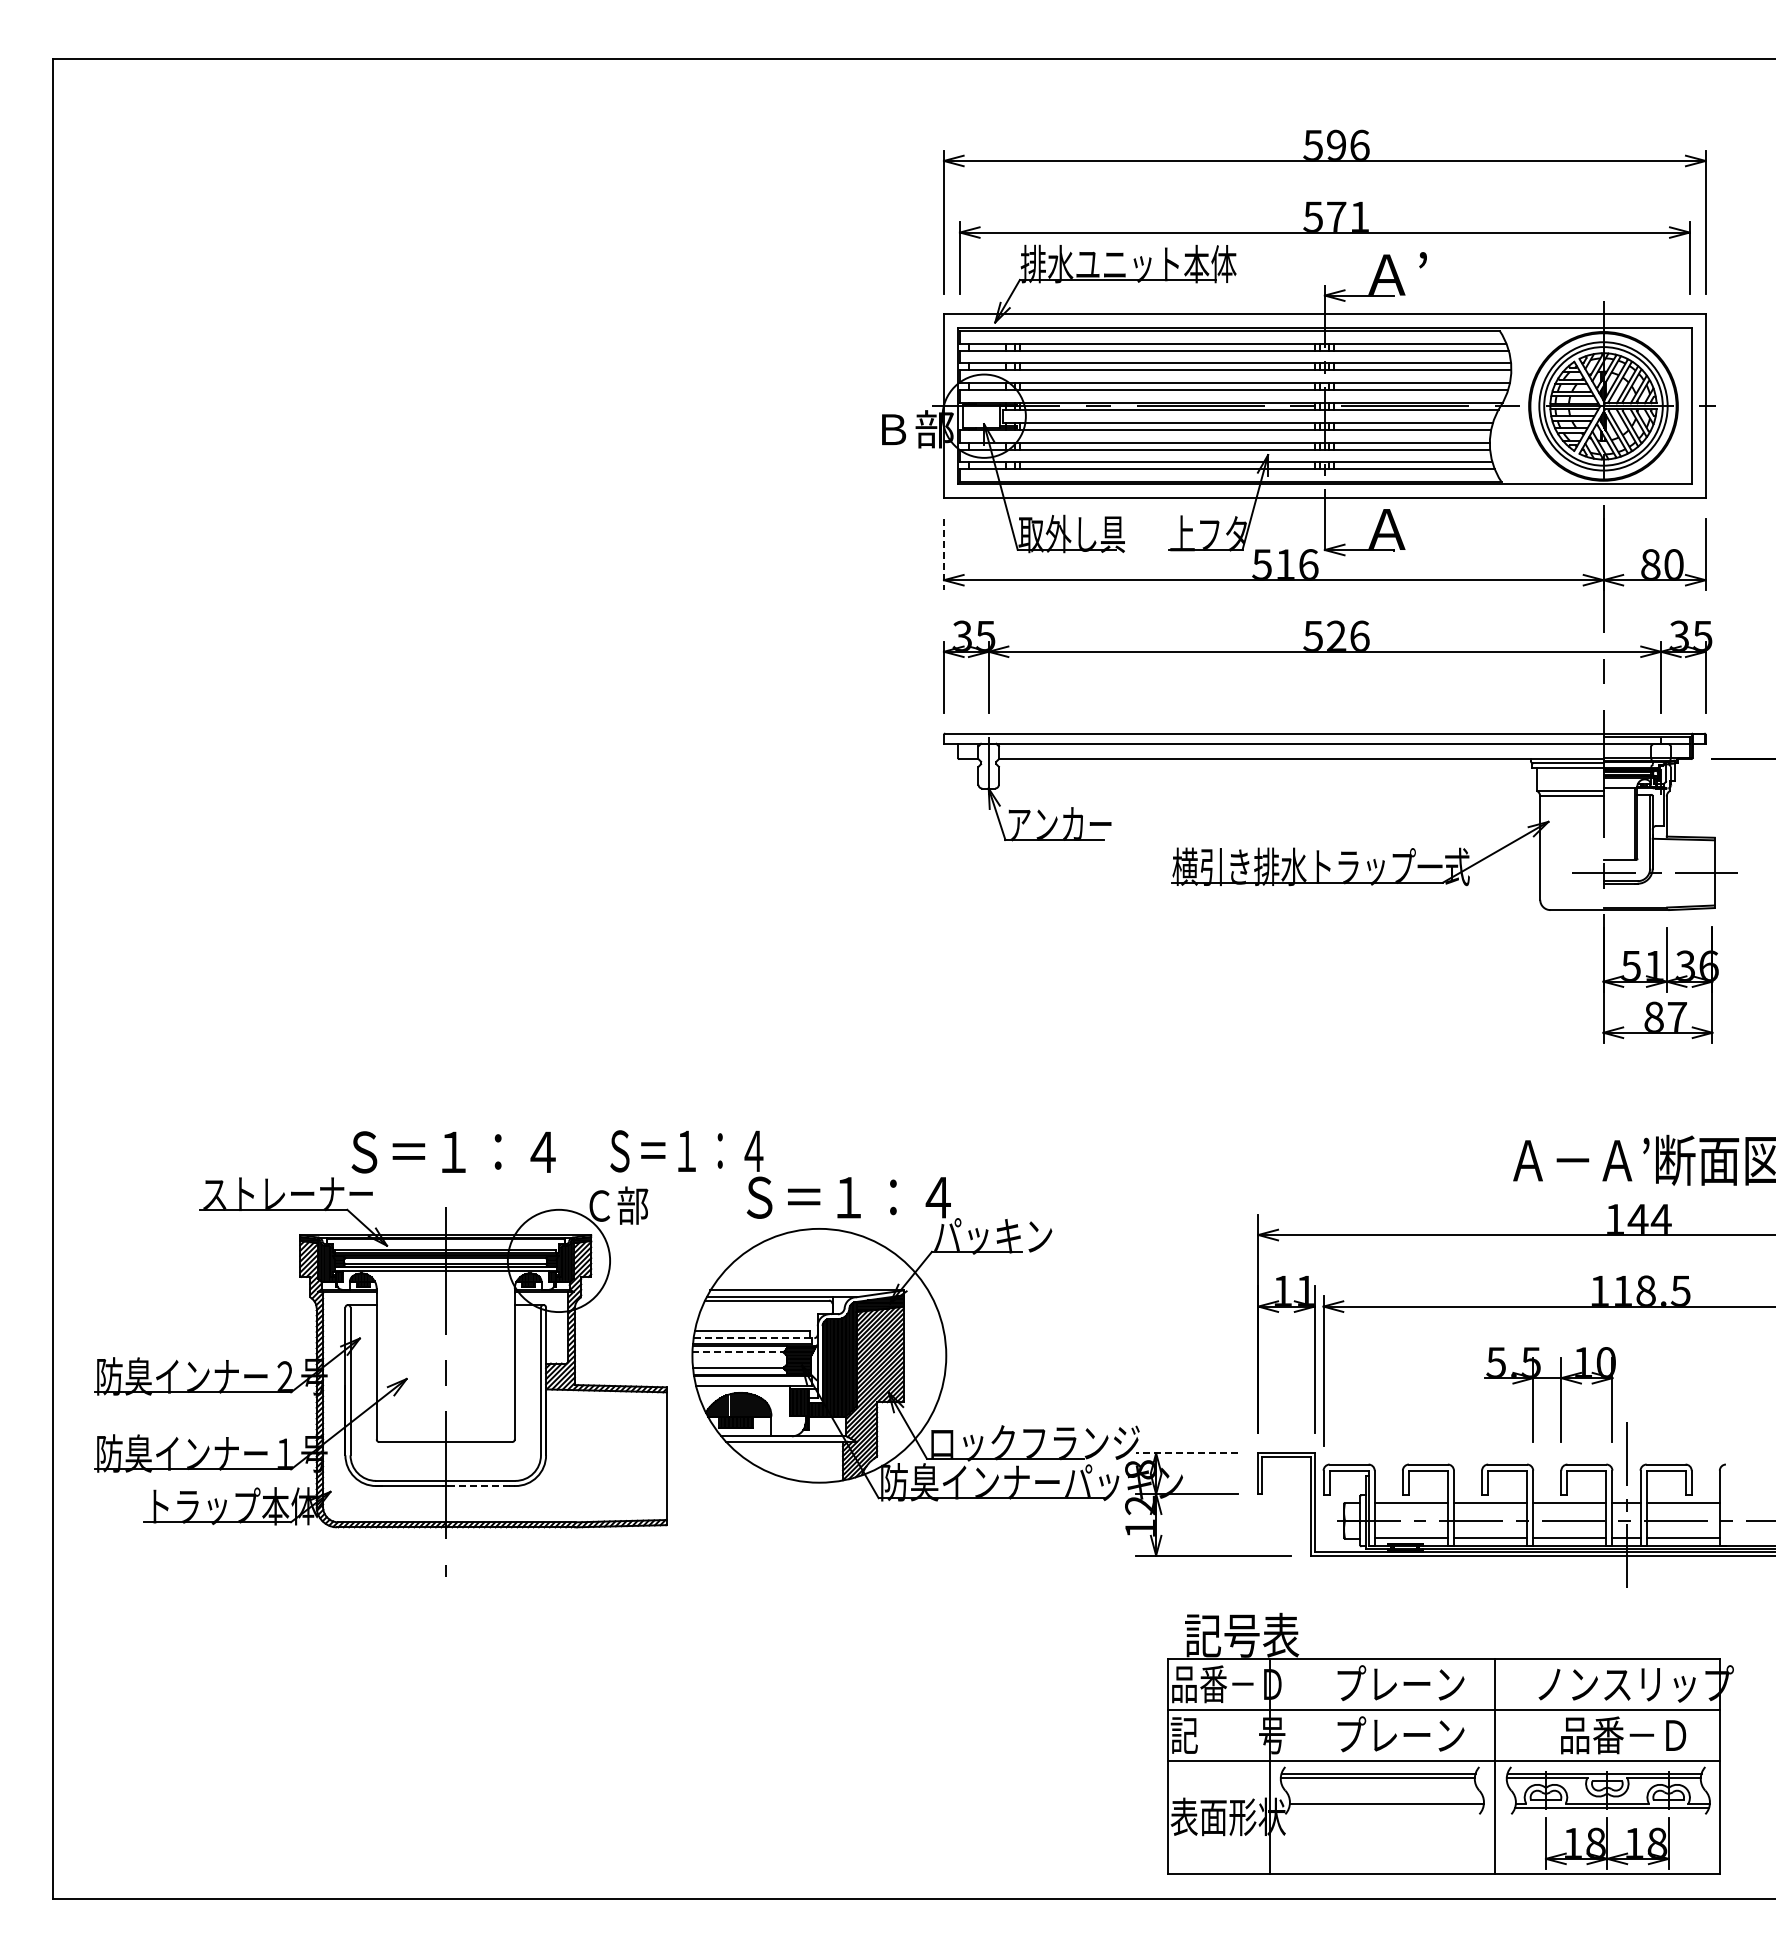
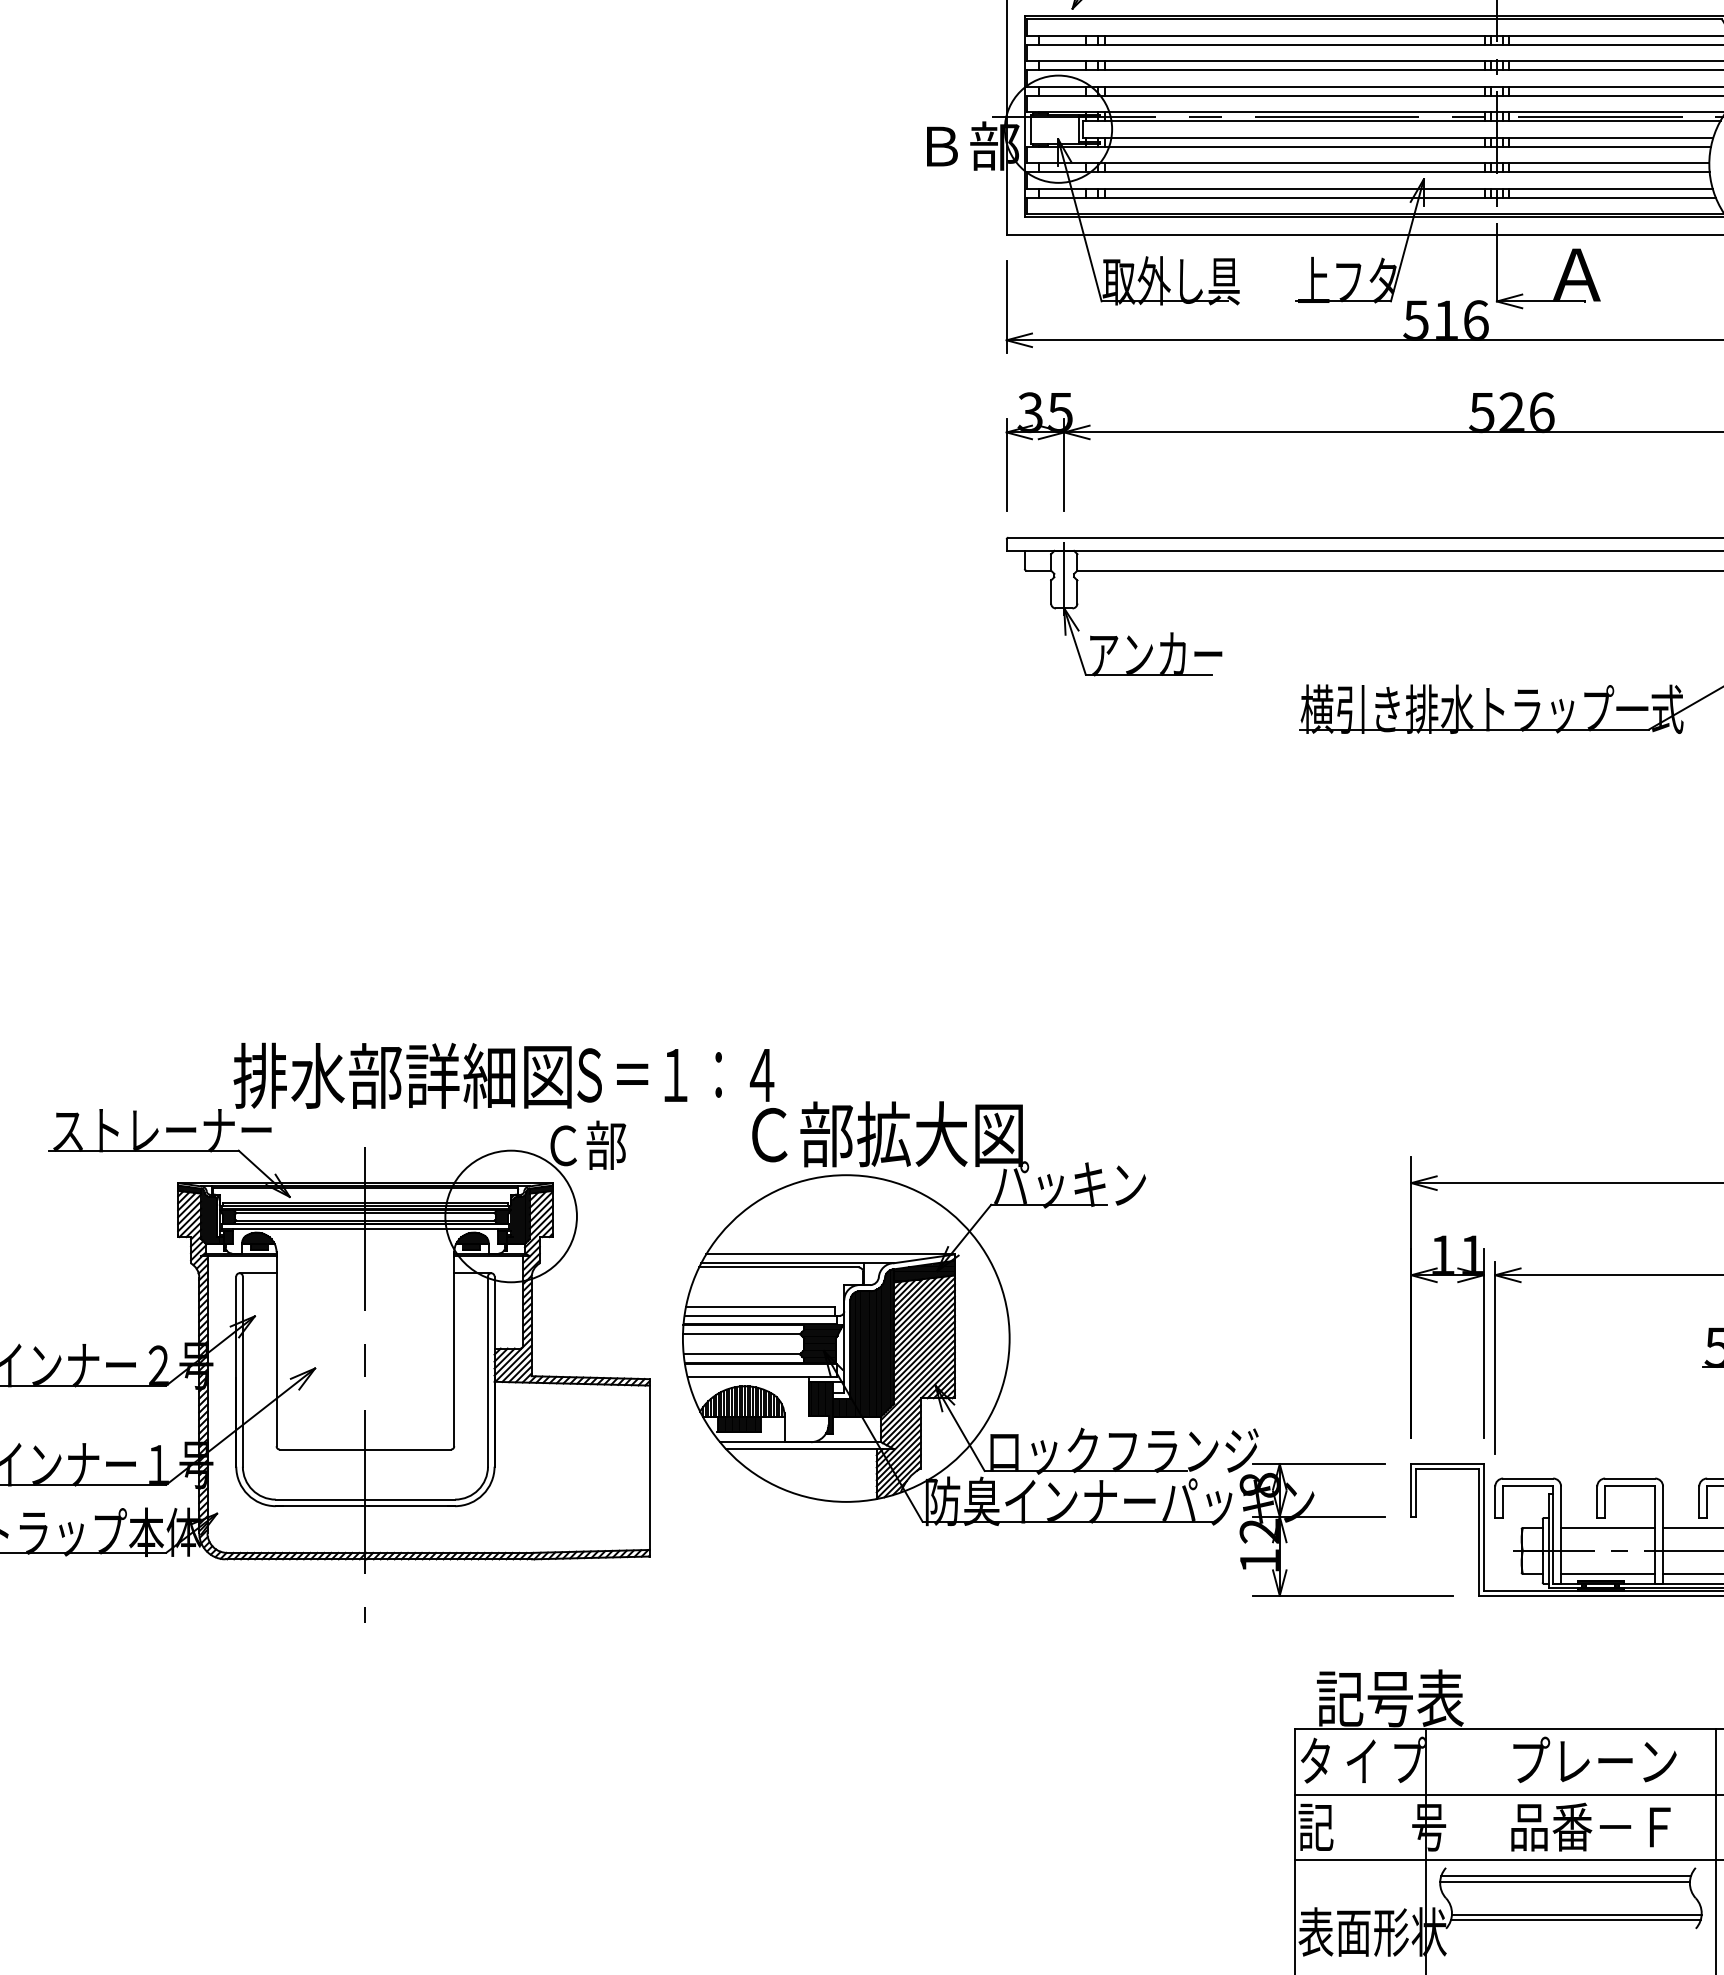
line: (943, 554) -> (1006, 307), dashed -> solid
text: (474, 1151) -> (402, 1075), Ｓ＝１：４ -> 排水部詳細図
text: (851, 1196) -> (887, 1133), Ｓ＝１：４ -> Ｃ部拡大図
line: (754, 1338) -> (762, 1316), dashed -> solid
line: (737, 1352) -> (740, 1334), dashed -> solid
line: (1186, 1453) -> (1318, 1464), dashed -> solid
line: (481, 1486) -> (411, 1506), dashed -> solid
text: (1226, 1684) -> (1370, 1761), 品番－Ｄ -> タ イ プ
text: (1400, 1735) -> (1594, 1827), プレーン -> 品番－Ｆ
line: (1386, 1807) -> (1576, 1919), added

